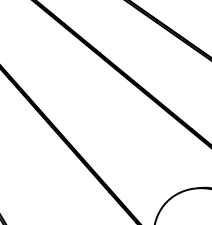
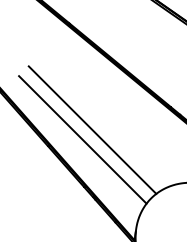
line: (116, 142) -> (92, 129), added
line: (107, 150) -> (82, 139), added

